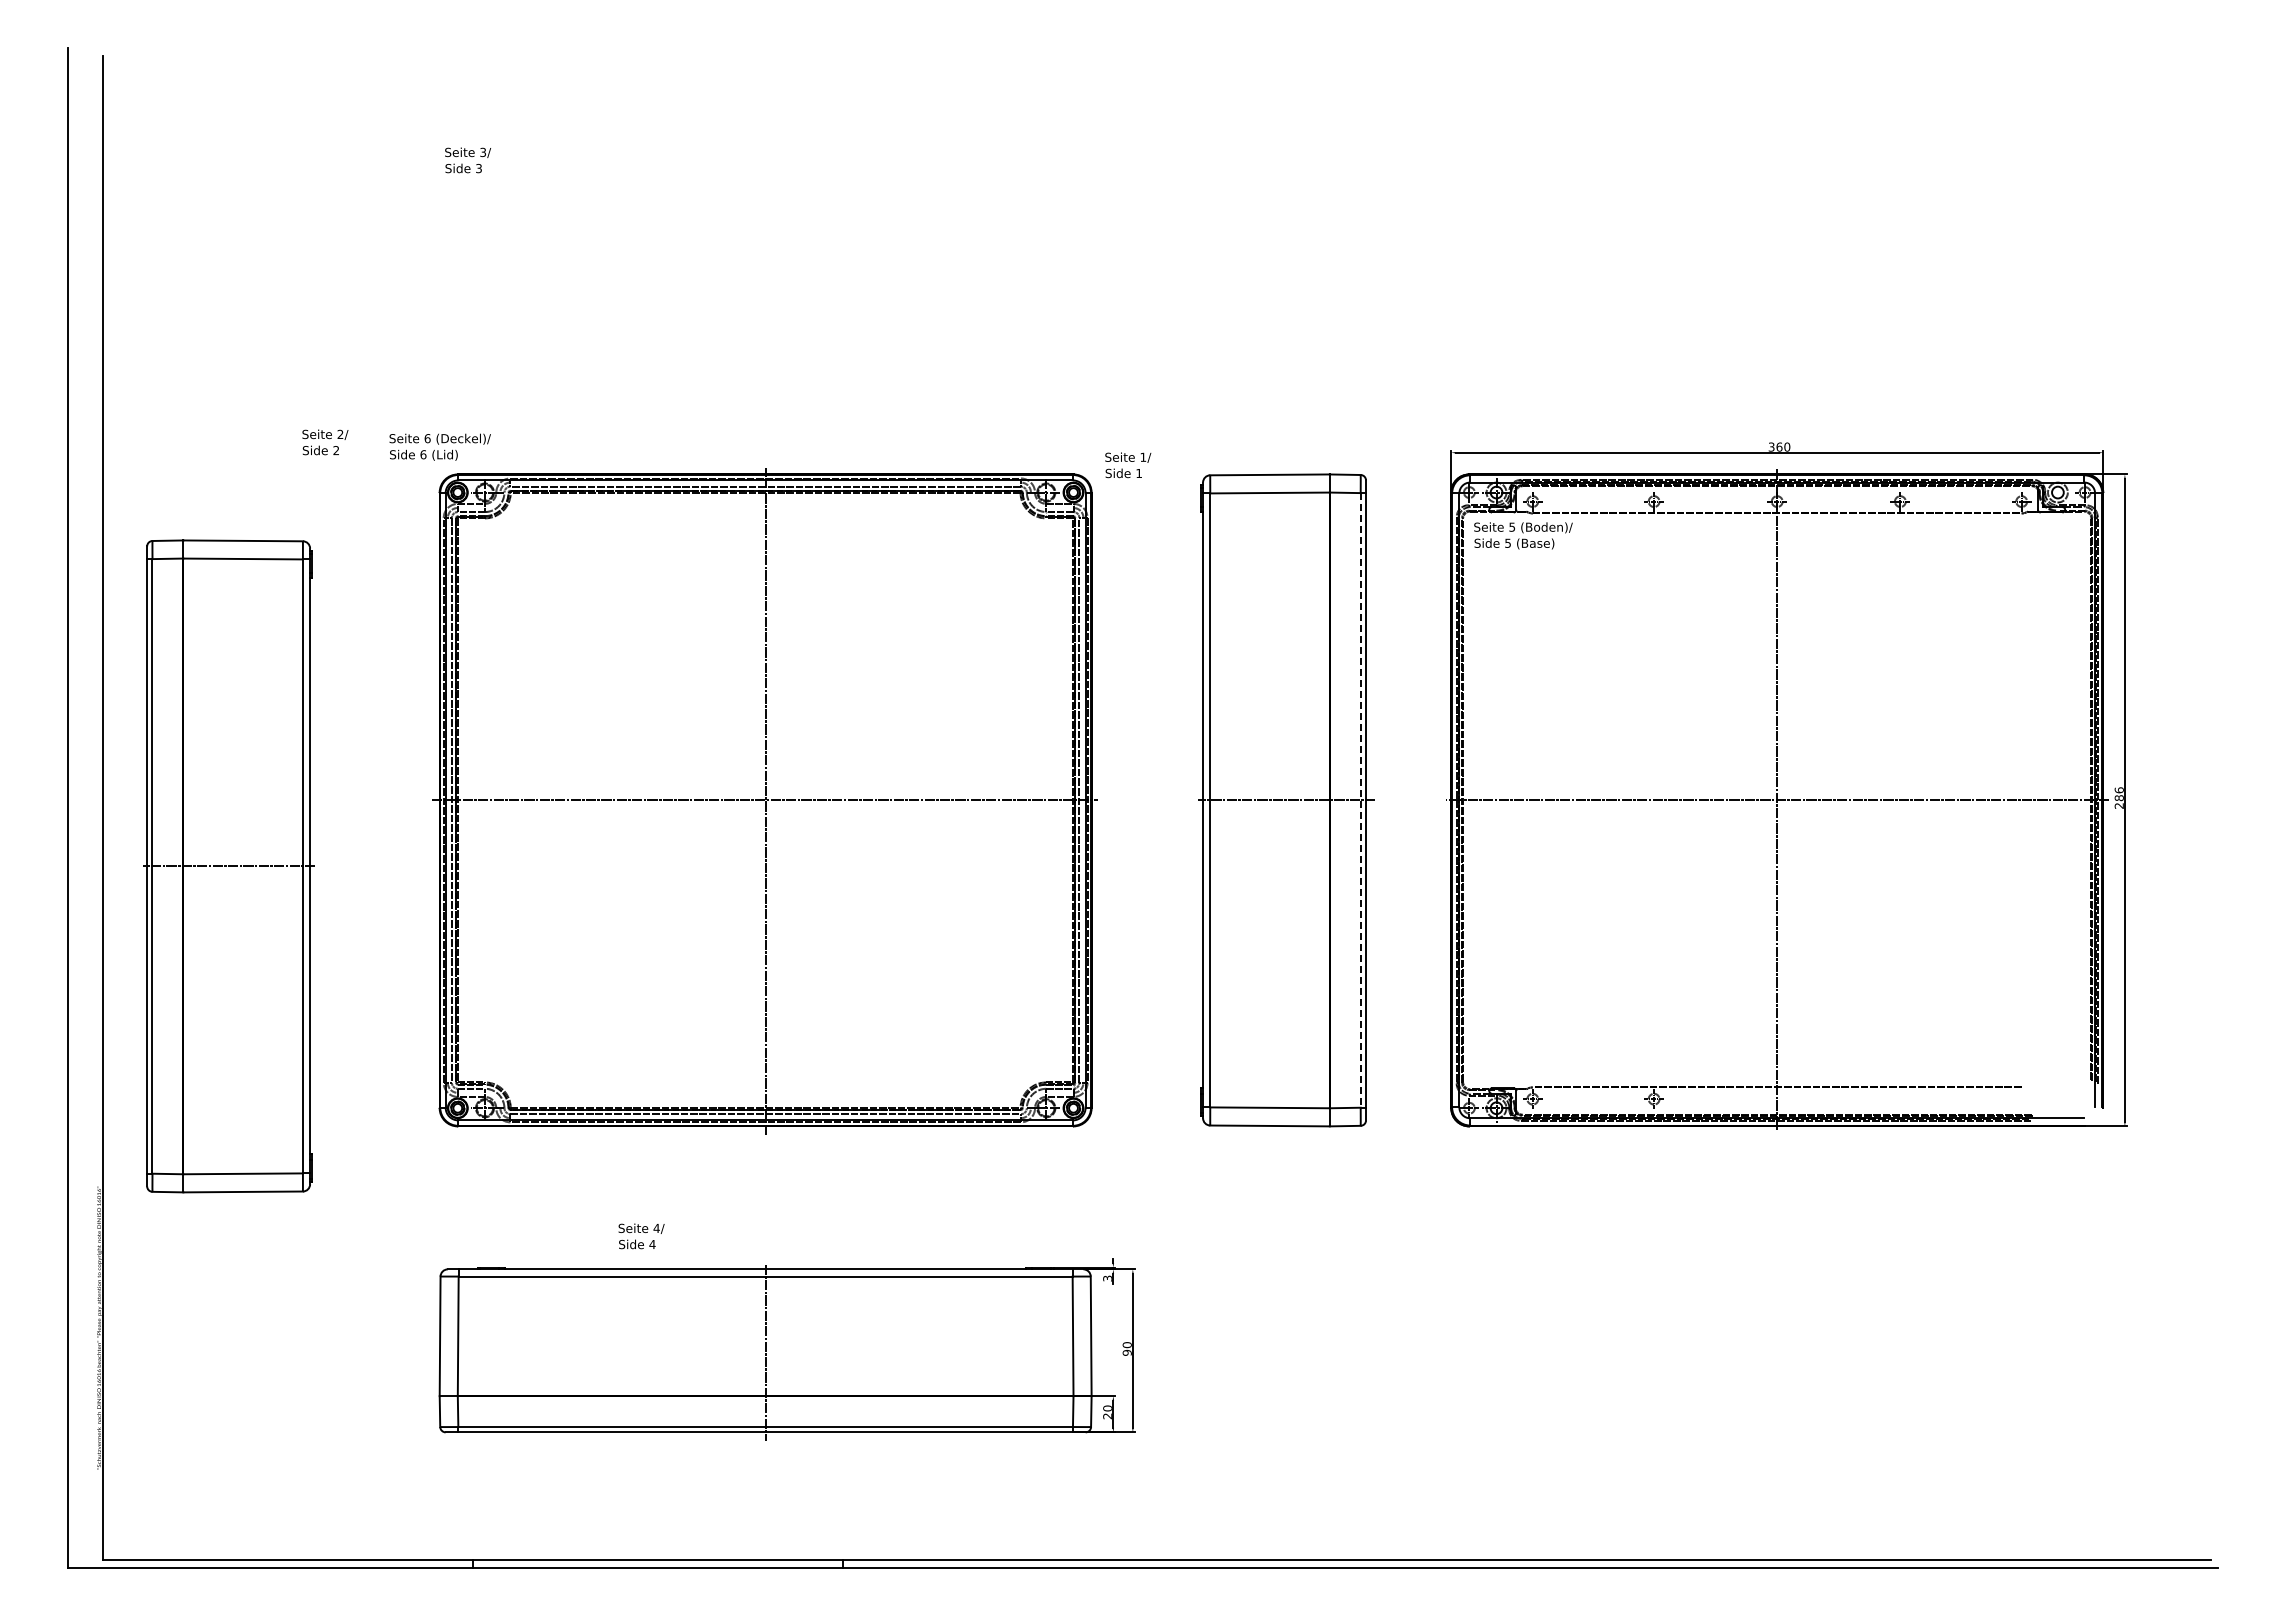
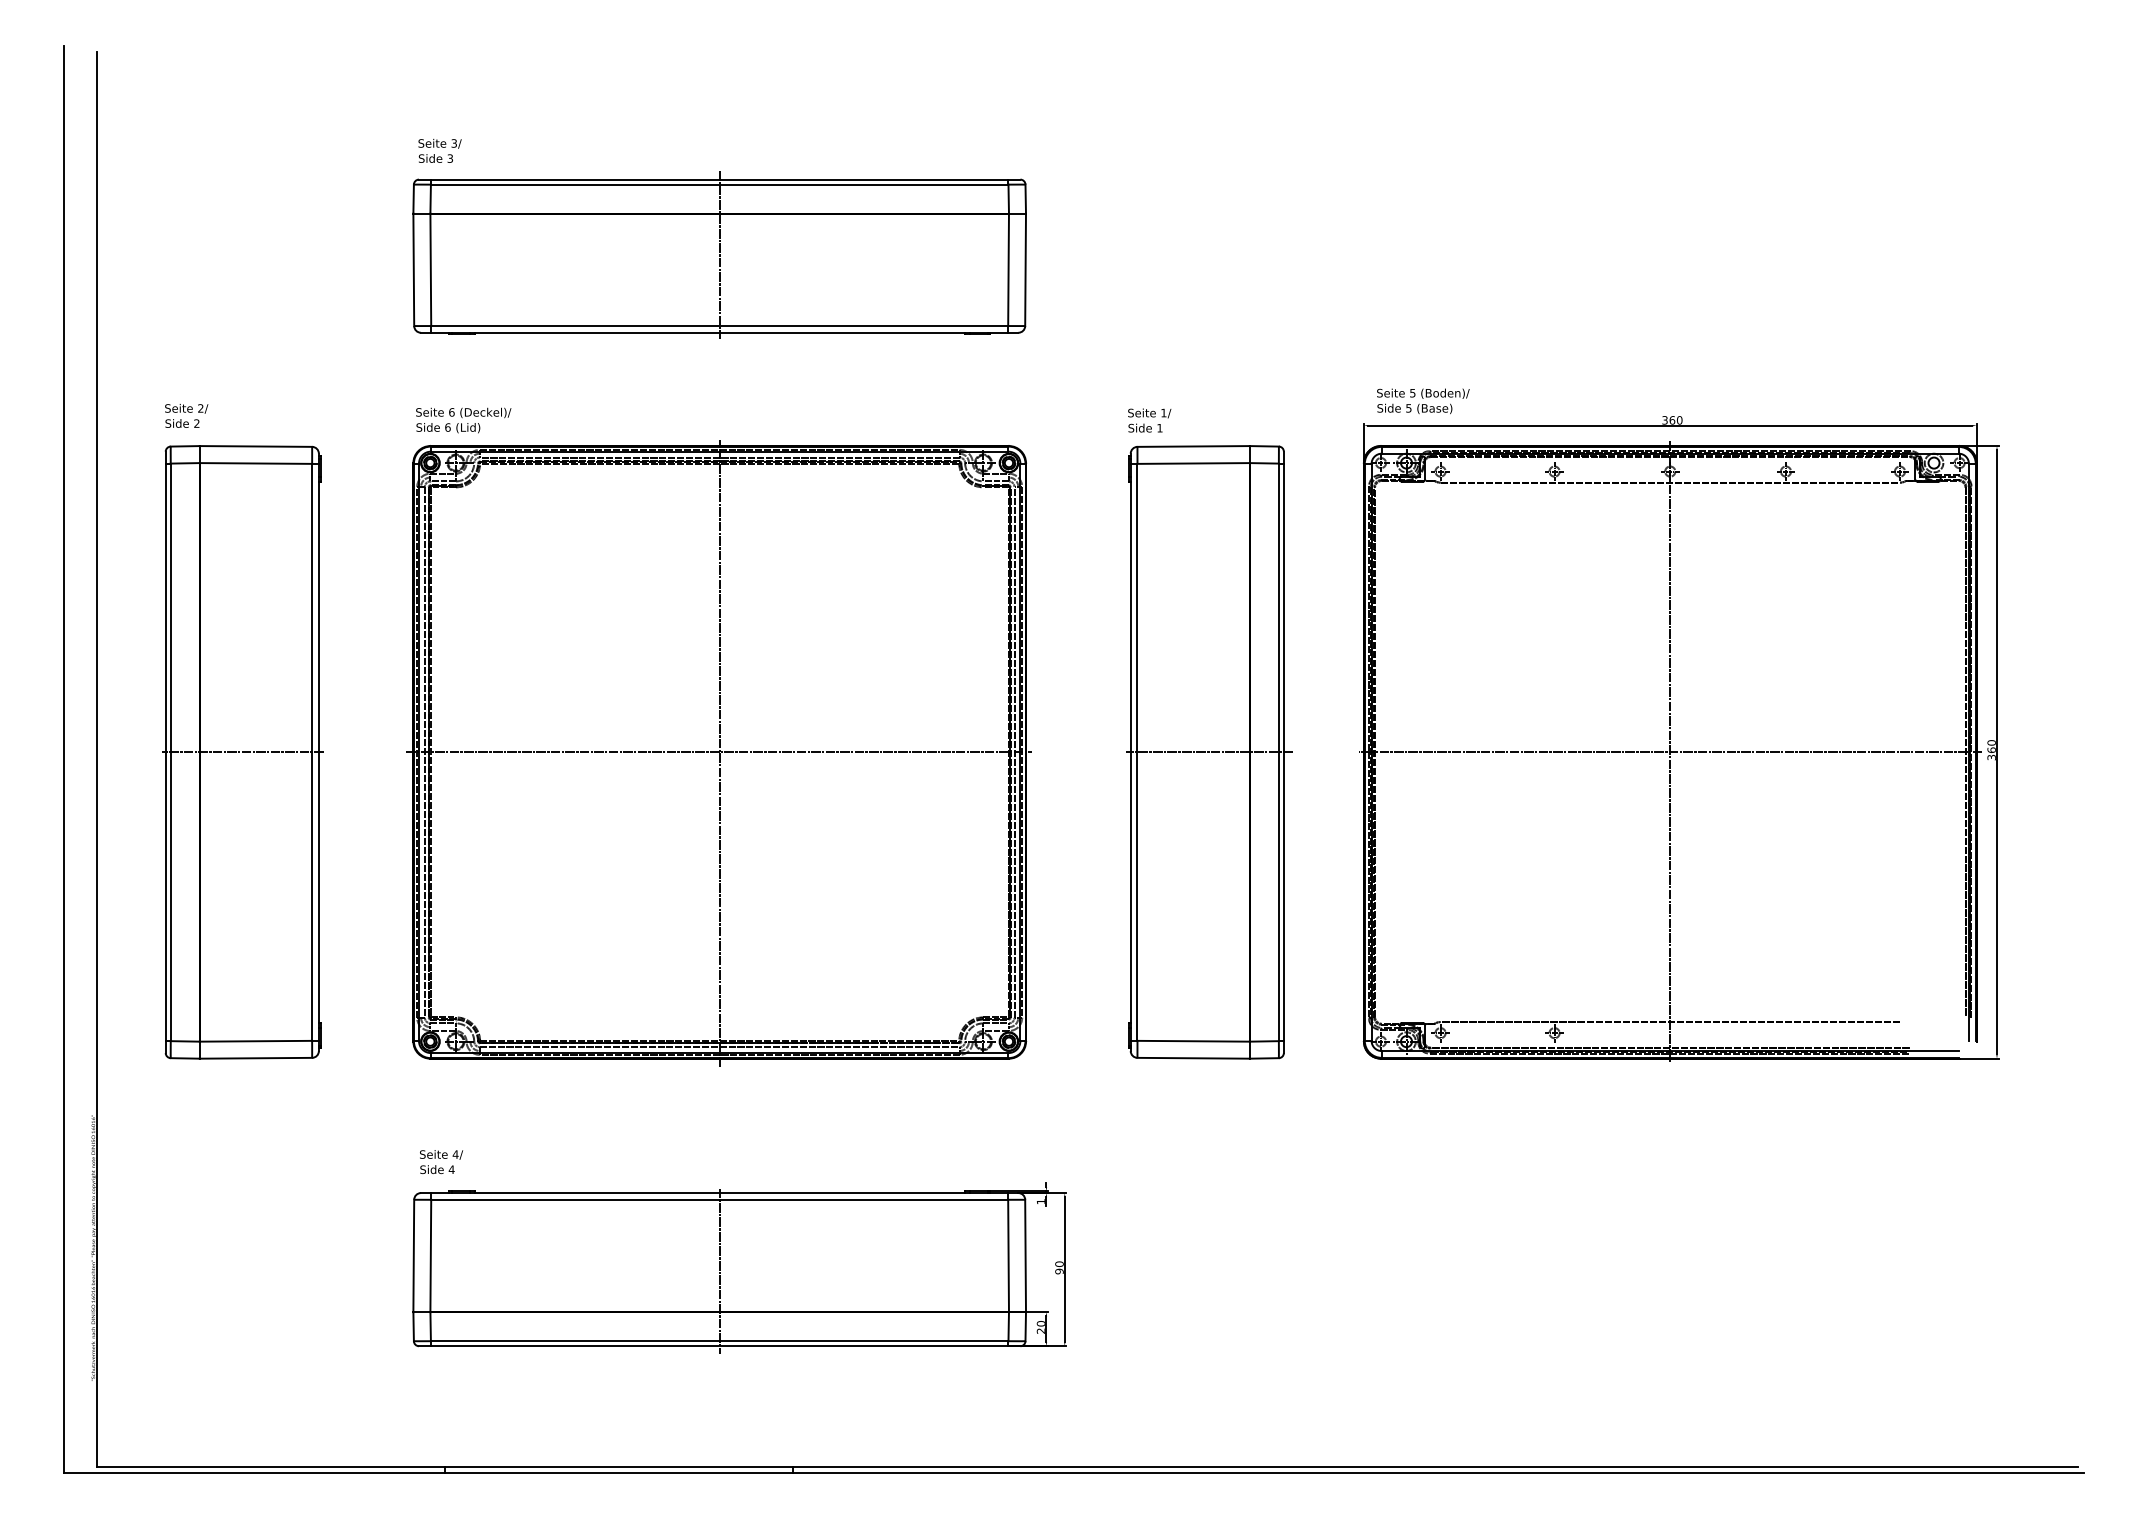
part: (765, 270) -> (719, 254), added
text: (325, 442) -> (186, 416), moved
text: (439, 446) -> (463, 419), moved
text: (1128, 465) -> (1149, 420), moved
text: (1523, 535) -> (1423, 401), moved
text: (2118, 797) -> (1990, 749), 286 -> 360
line: (1360, 800) -> (1278, 752), dashed -> solid
part: (228, 866) -> (242, 752), moved
text: (641, 1236) -> (441, 1162), moved
text: (1107, 1278) -> (1040, 1201), 3 -> 1

